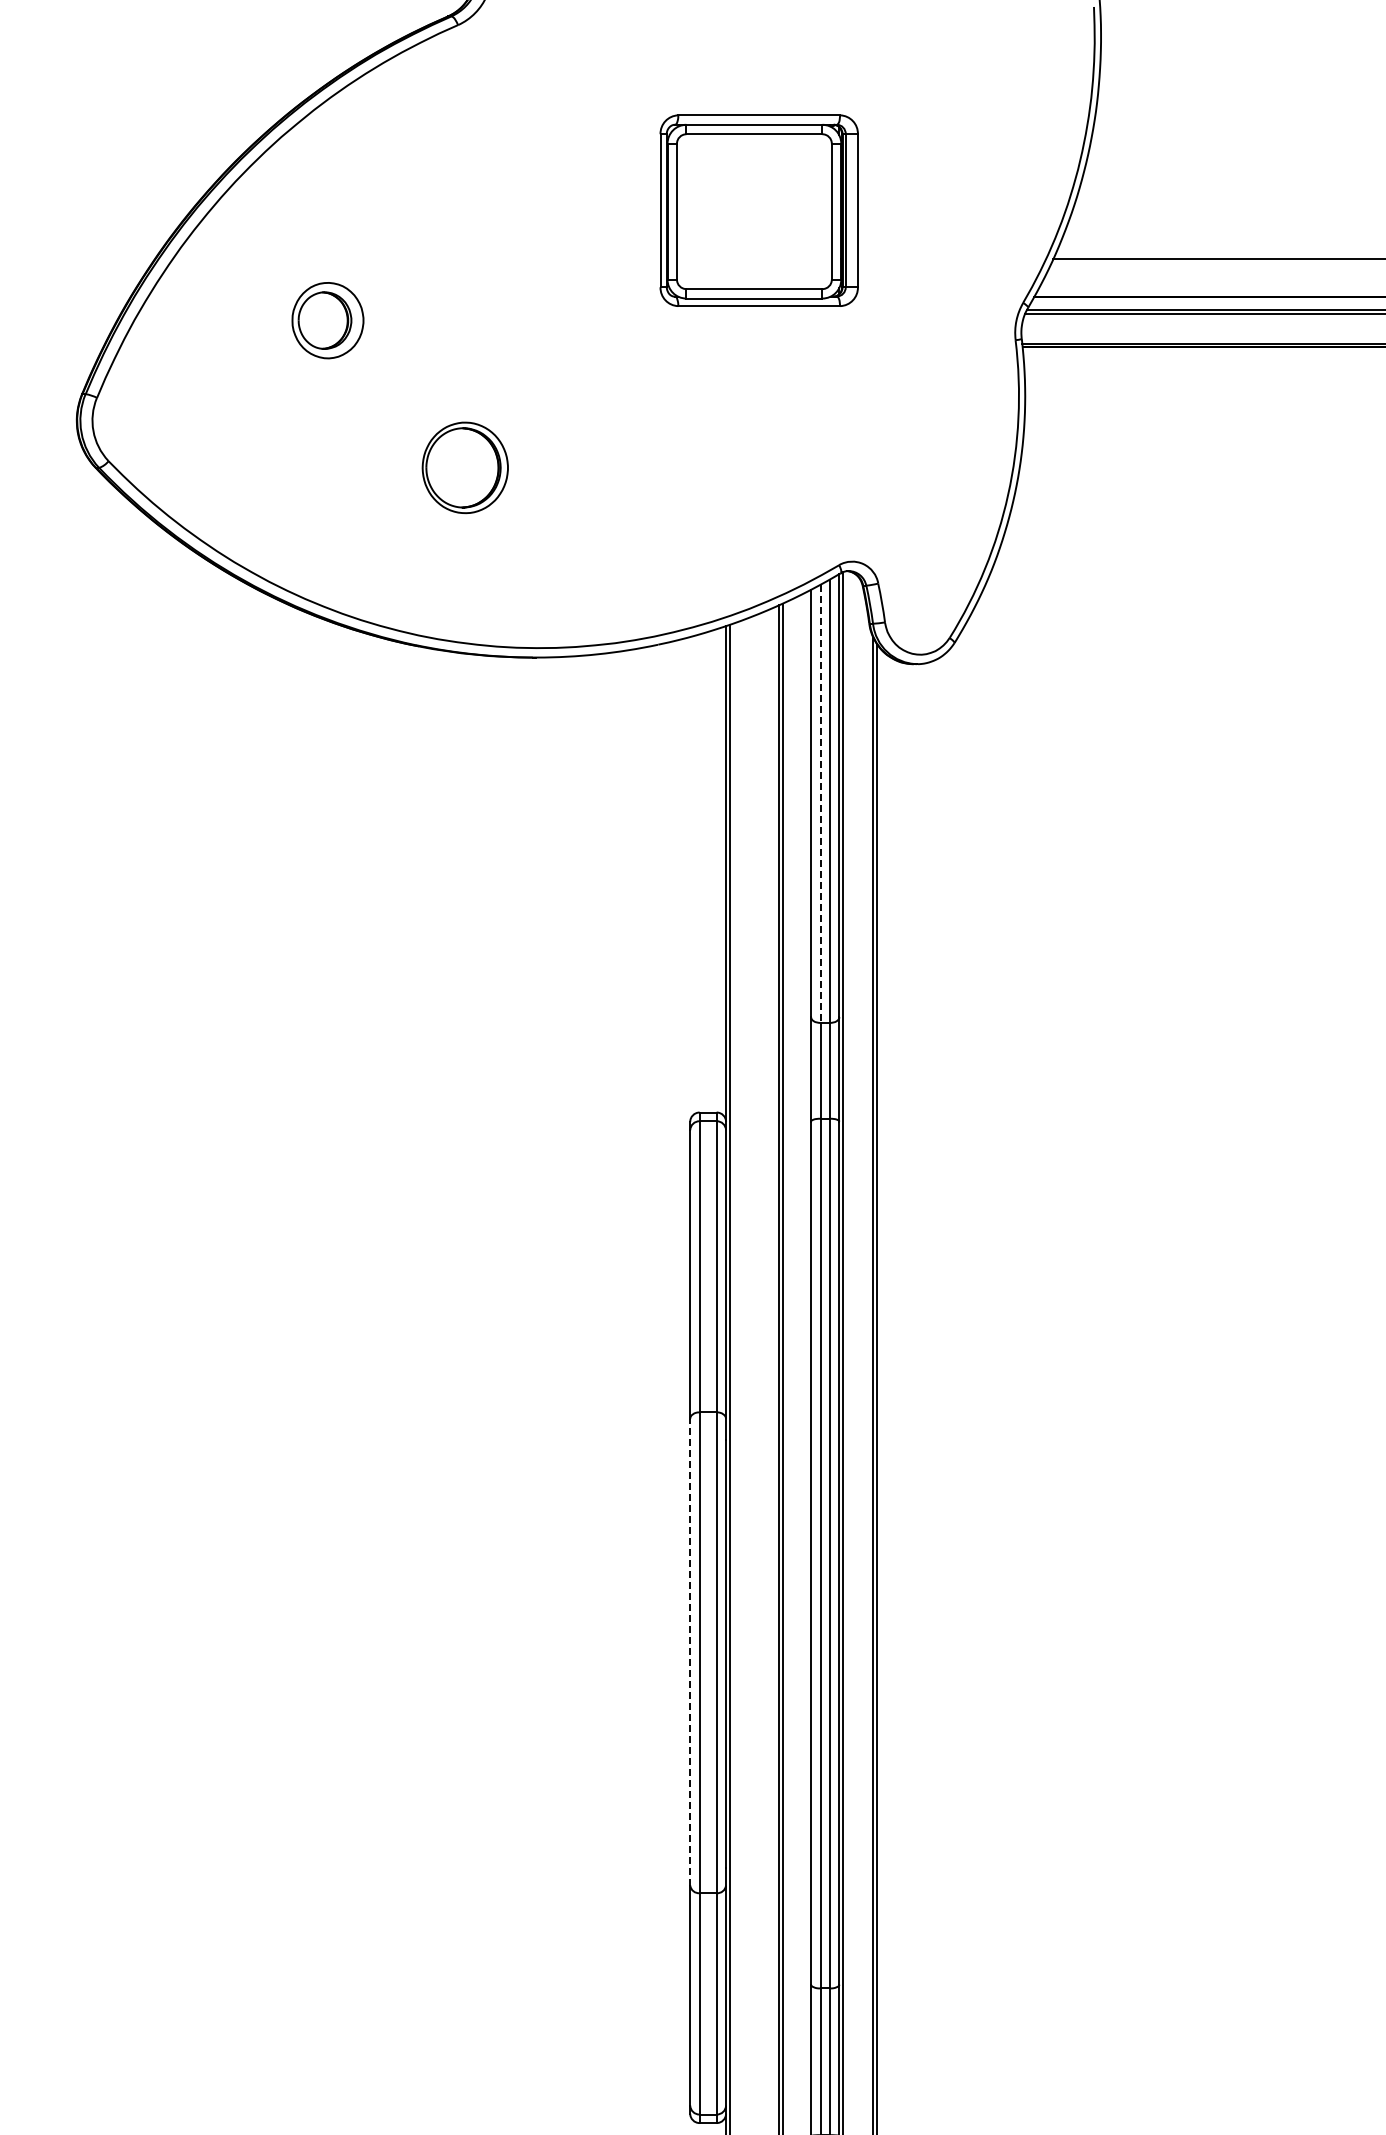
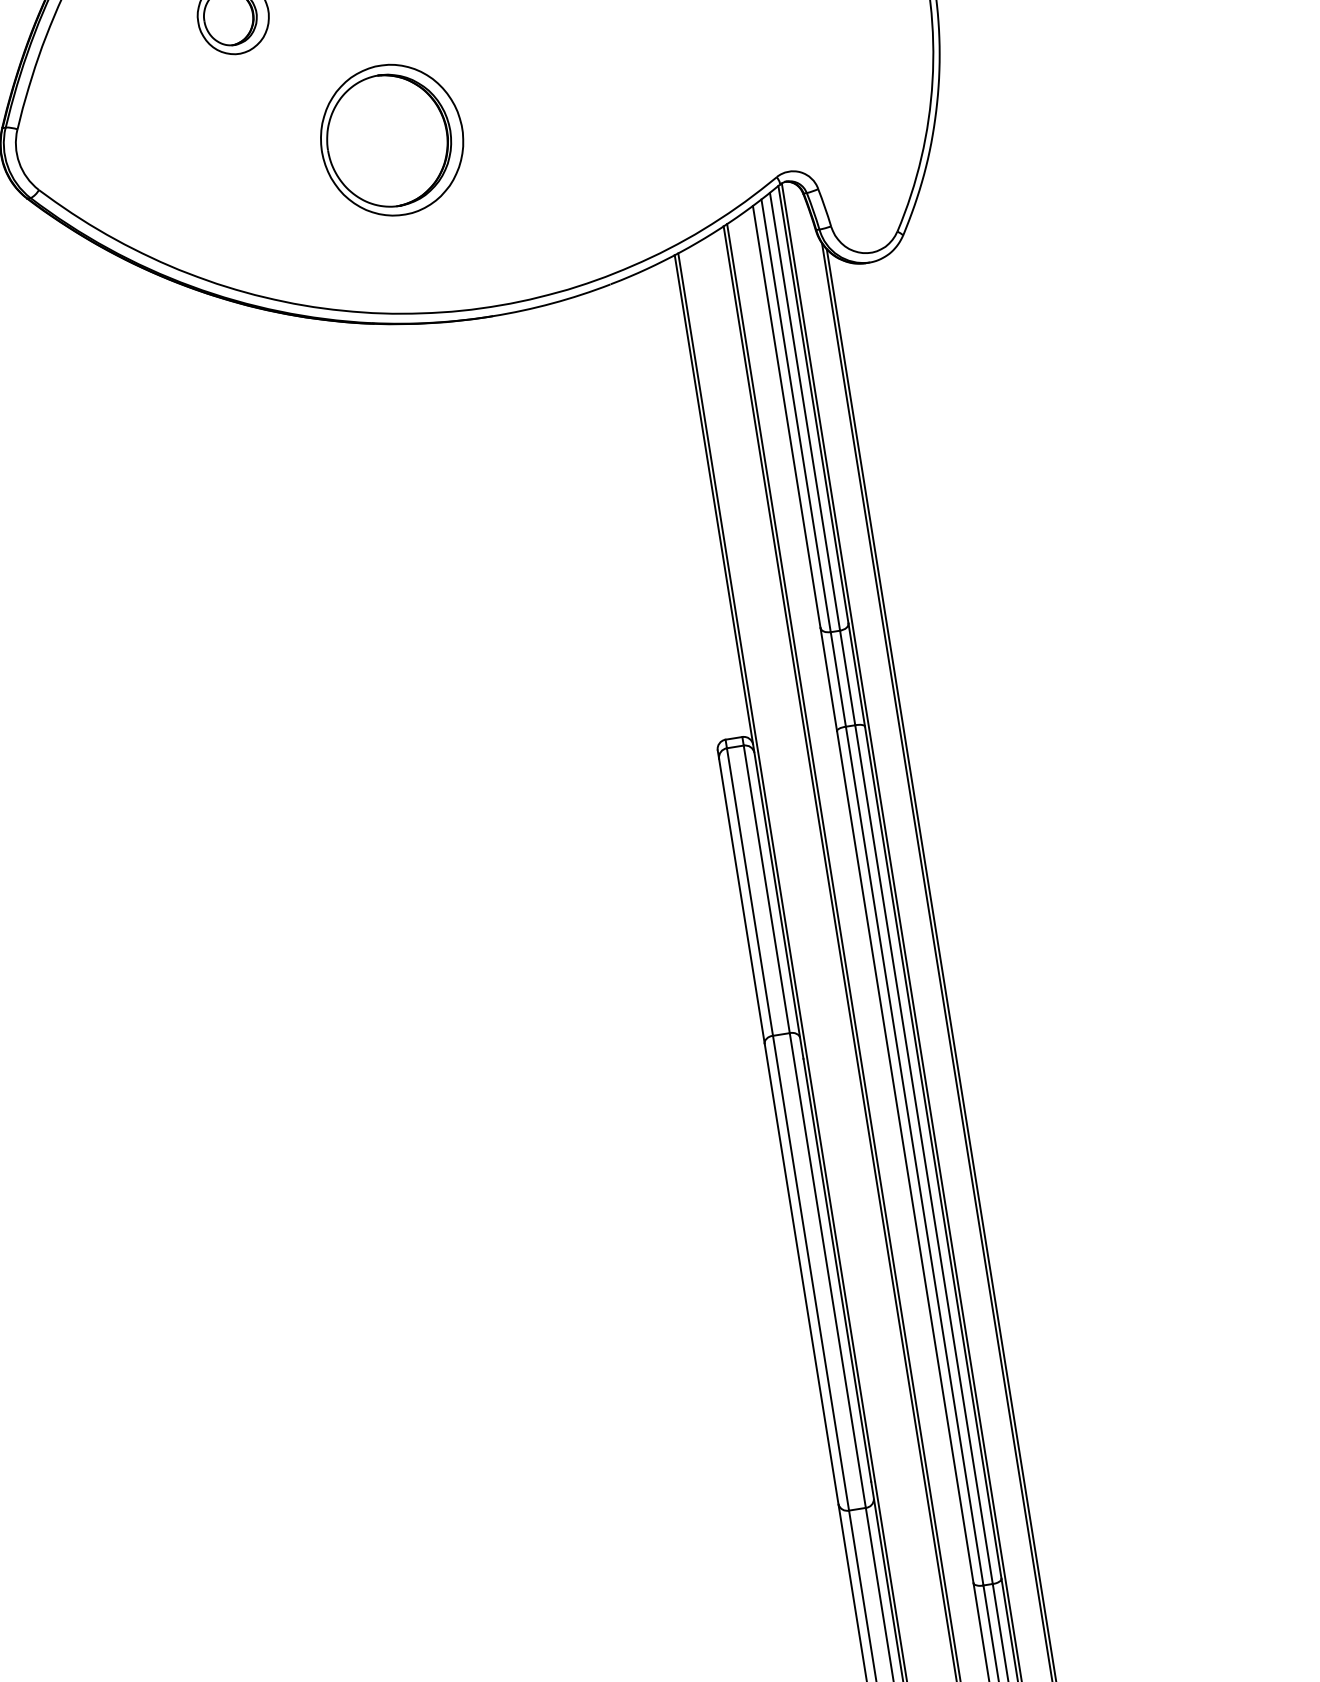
part: (465, 467) -> (392, 139), size x1.67
line: (820, 804) -> (796, 416), dashed -> solid
line: (690, 1651) -> (801, 1273), dashed -> solid

